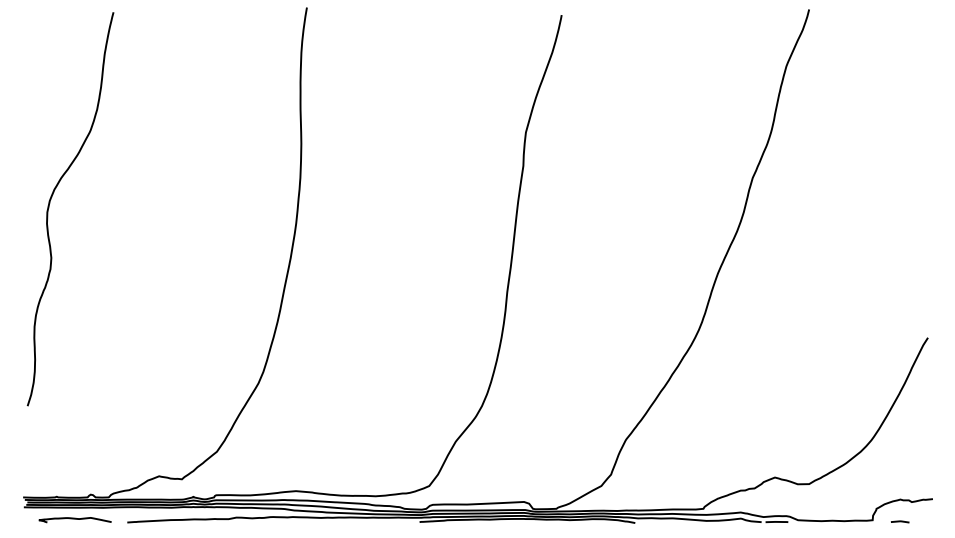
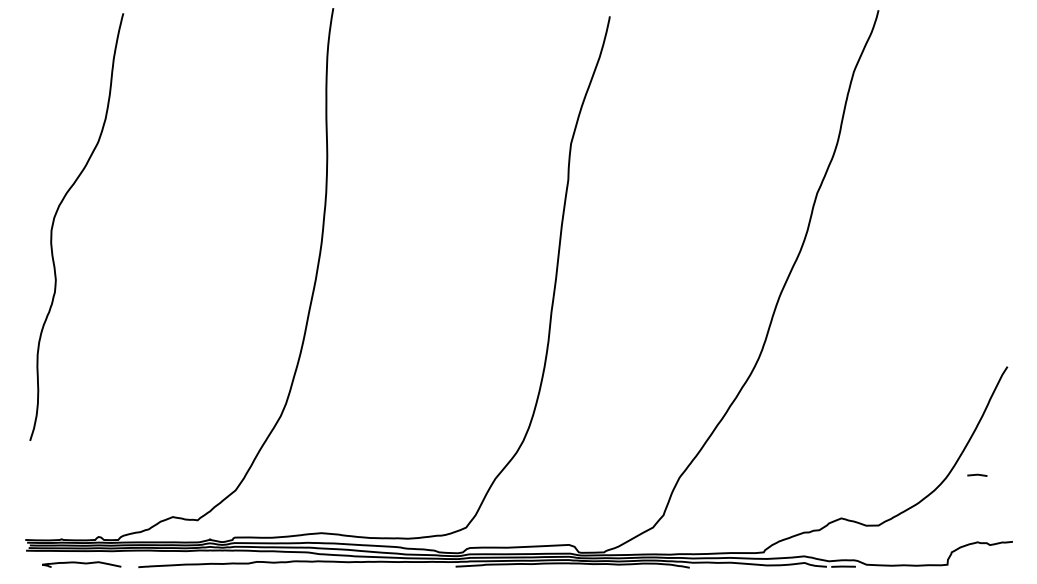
line: (900, 521) -> (977, 474), moved

